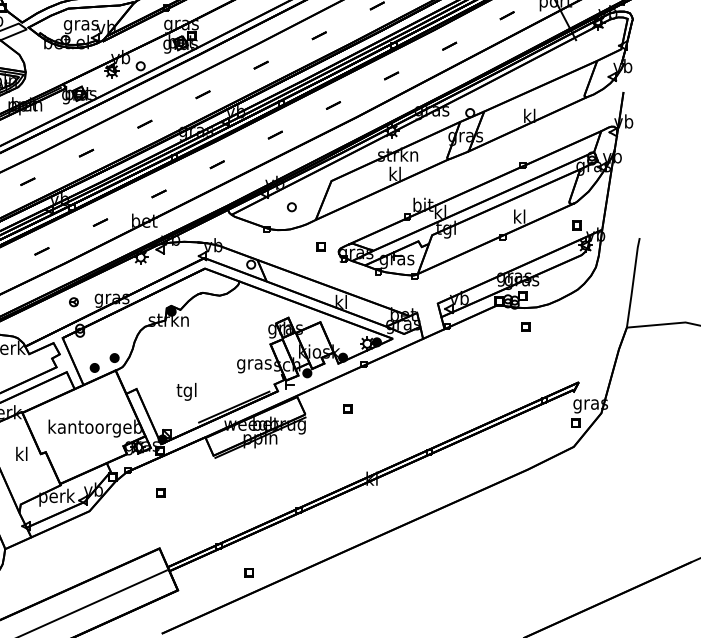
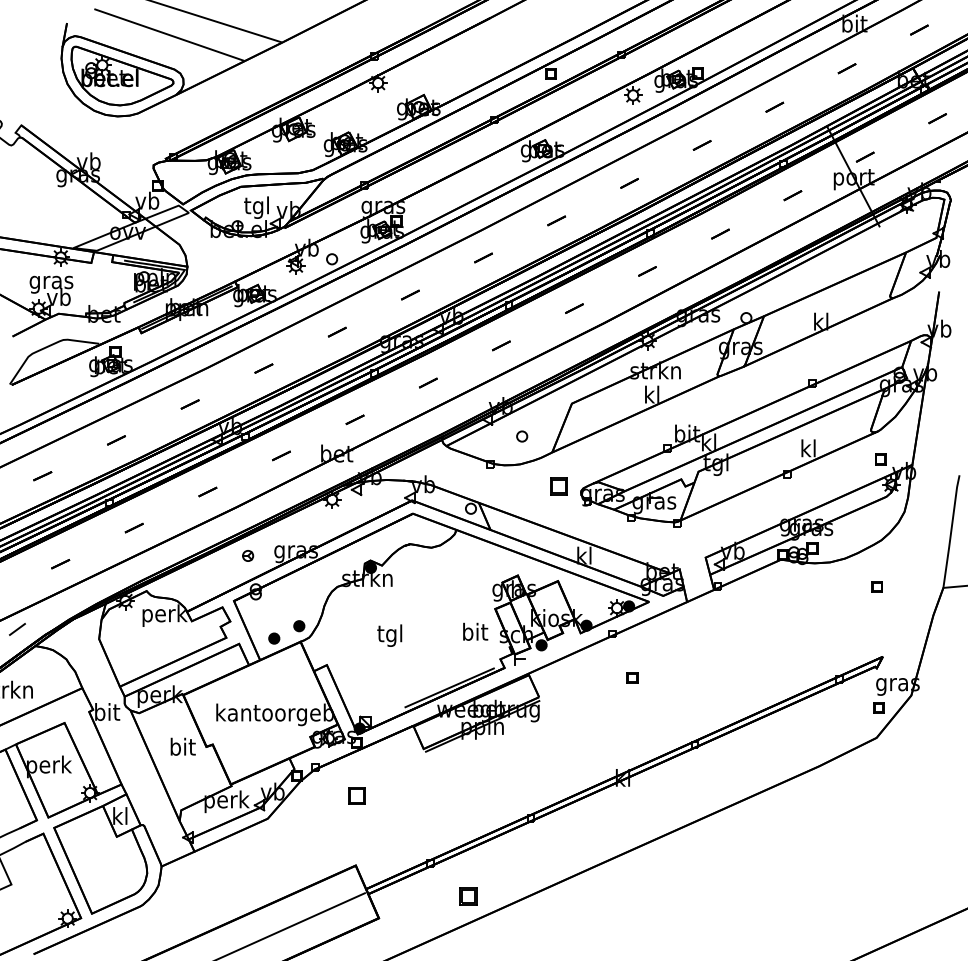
text: (80, 25) -> (256, 207), gras -> tgl
part: (320, 246) -> (558, 485), size x1.6
part: (525, 326) -> (876, 586), moved
text: (253, 363) -> (474, 633), gras -> bit
text: (186, 391) -> (389, 635), moved
part: (347, 408) -> (632, 677), moved
text: (21, 453) -> (182, 746), kl -> bit
part: (160, 492) -> (356, 795), size x1.6
part: (249, 572) -> (468, 895), size x1.6

